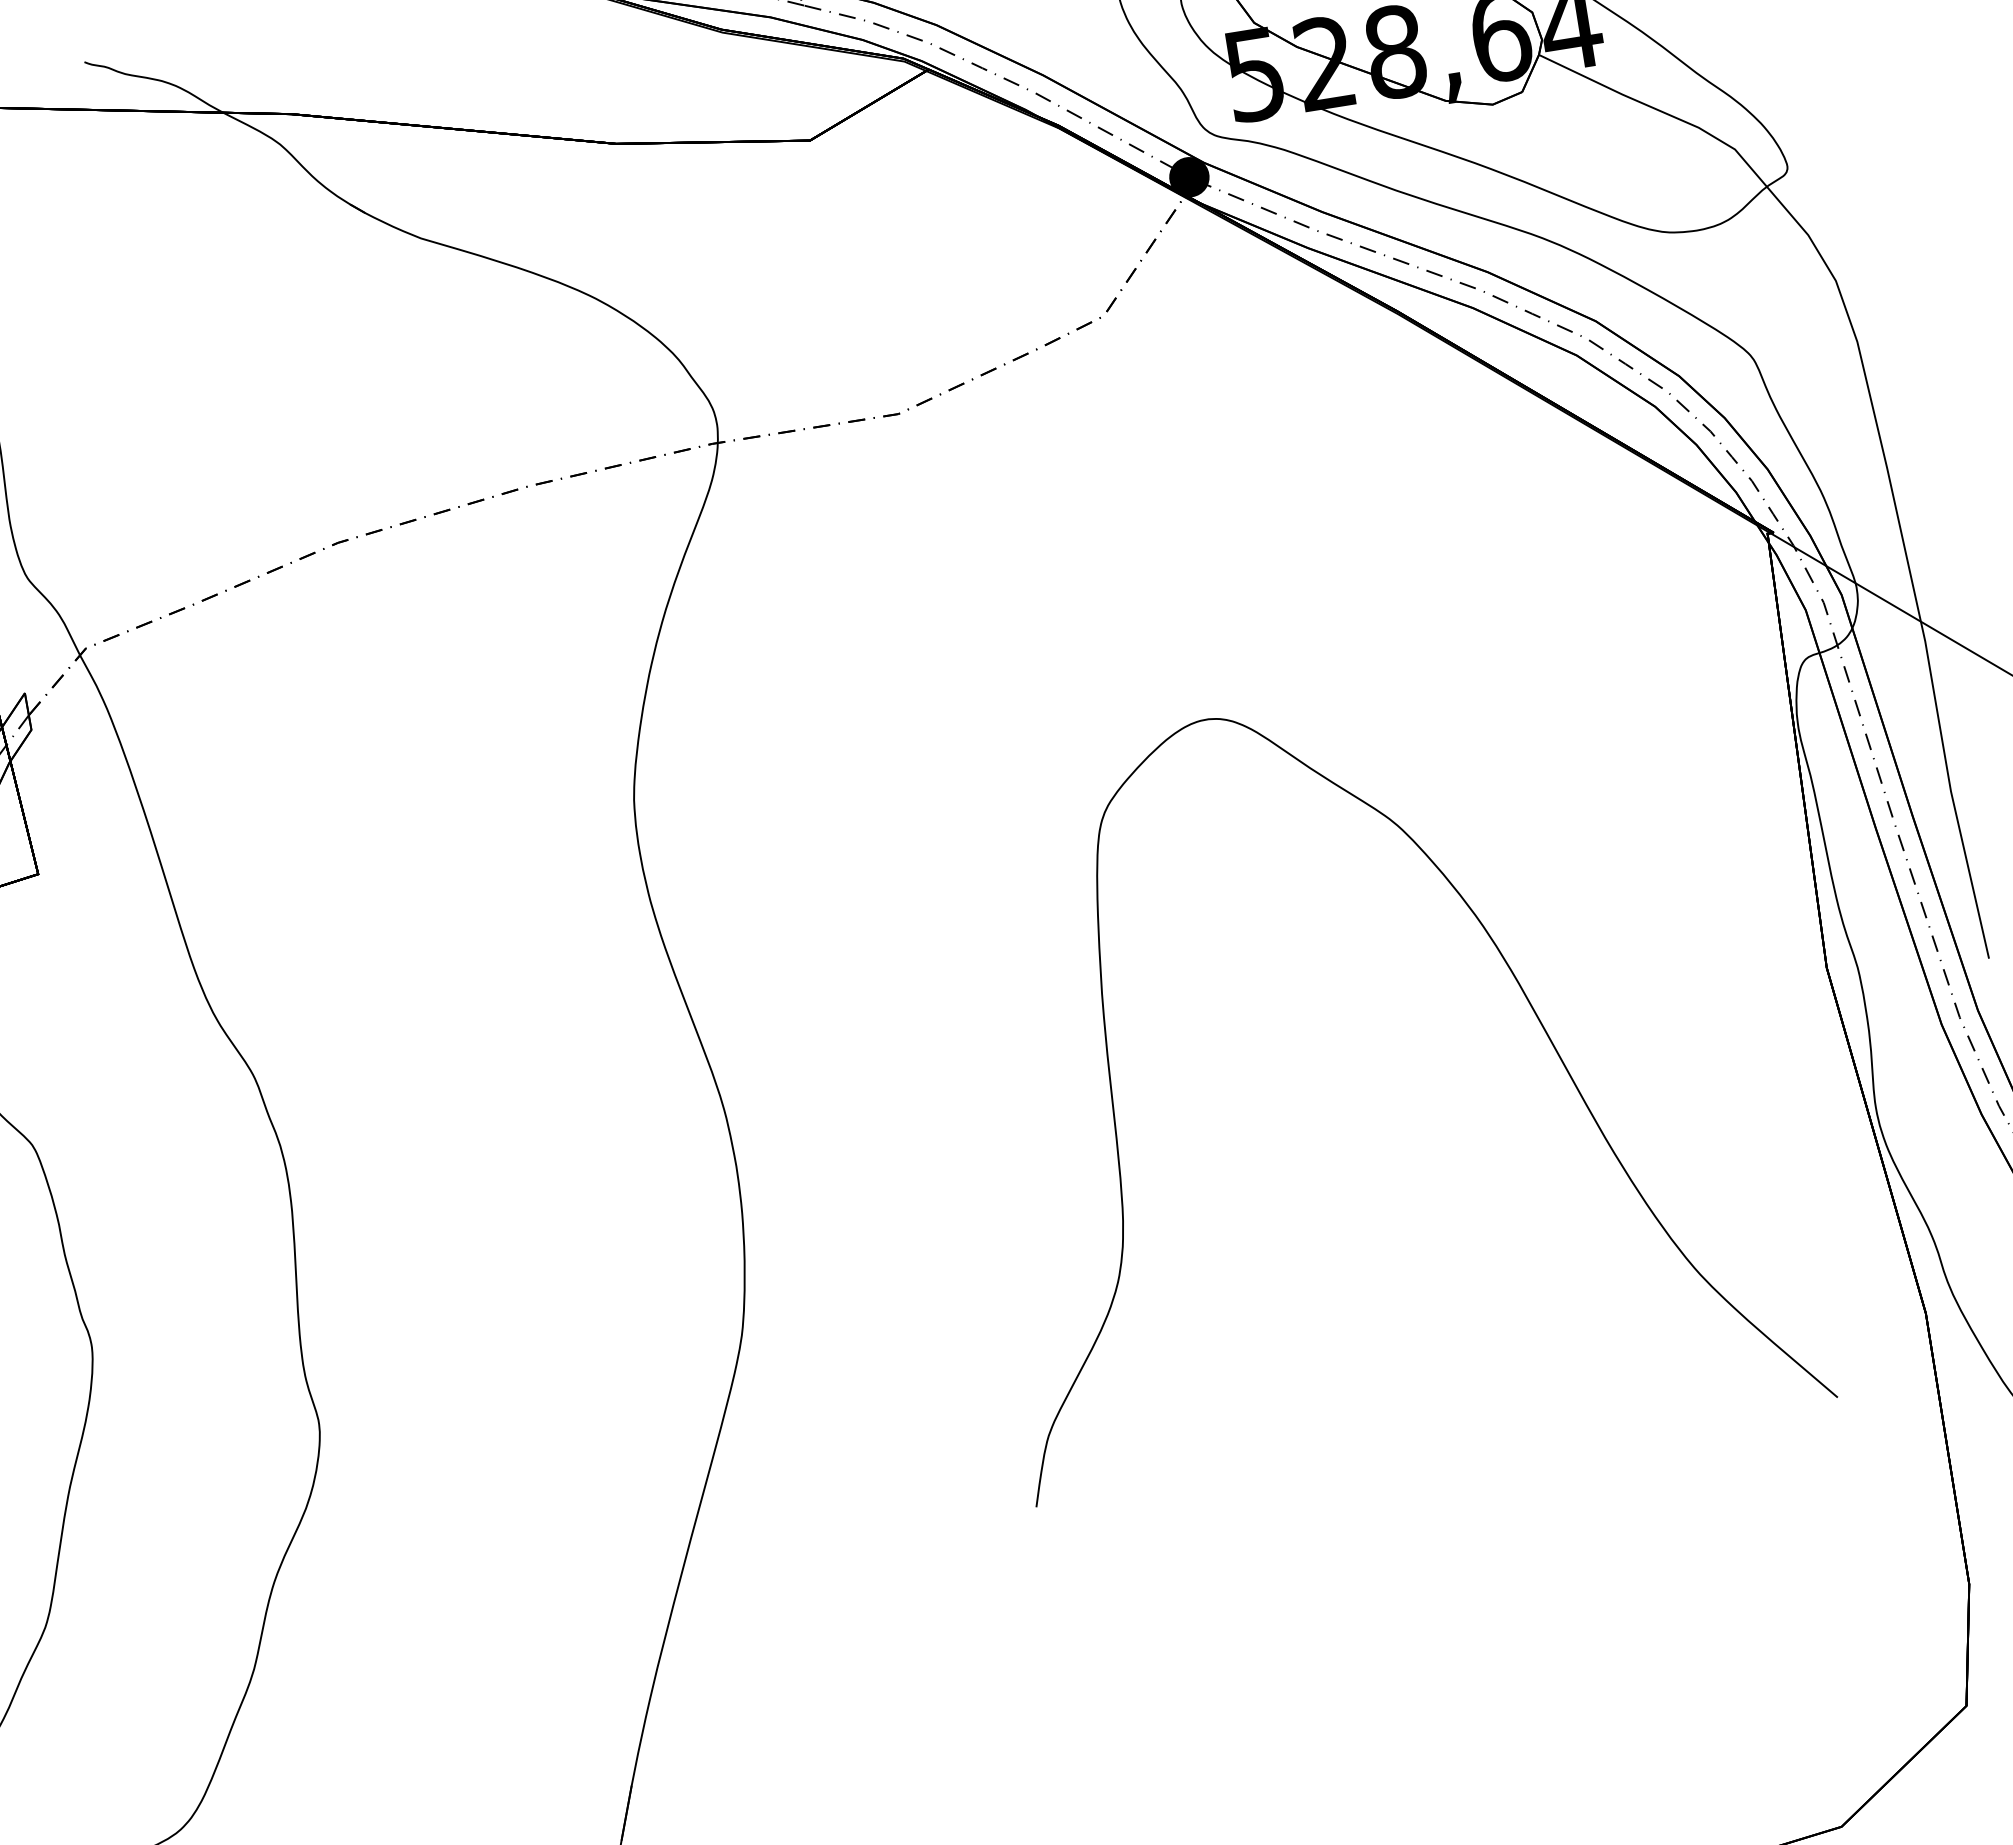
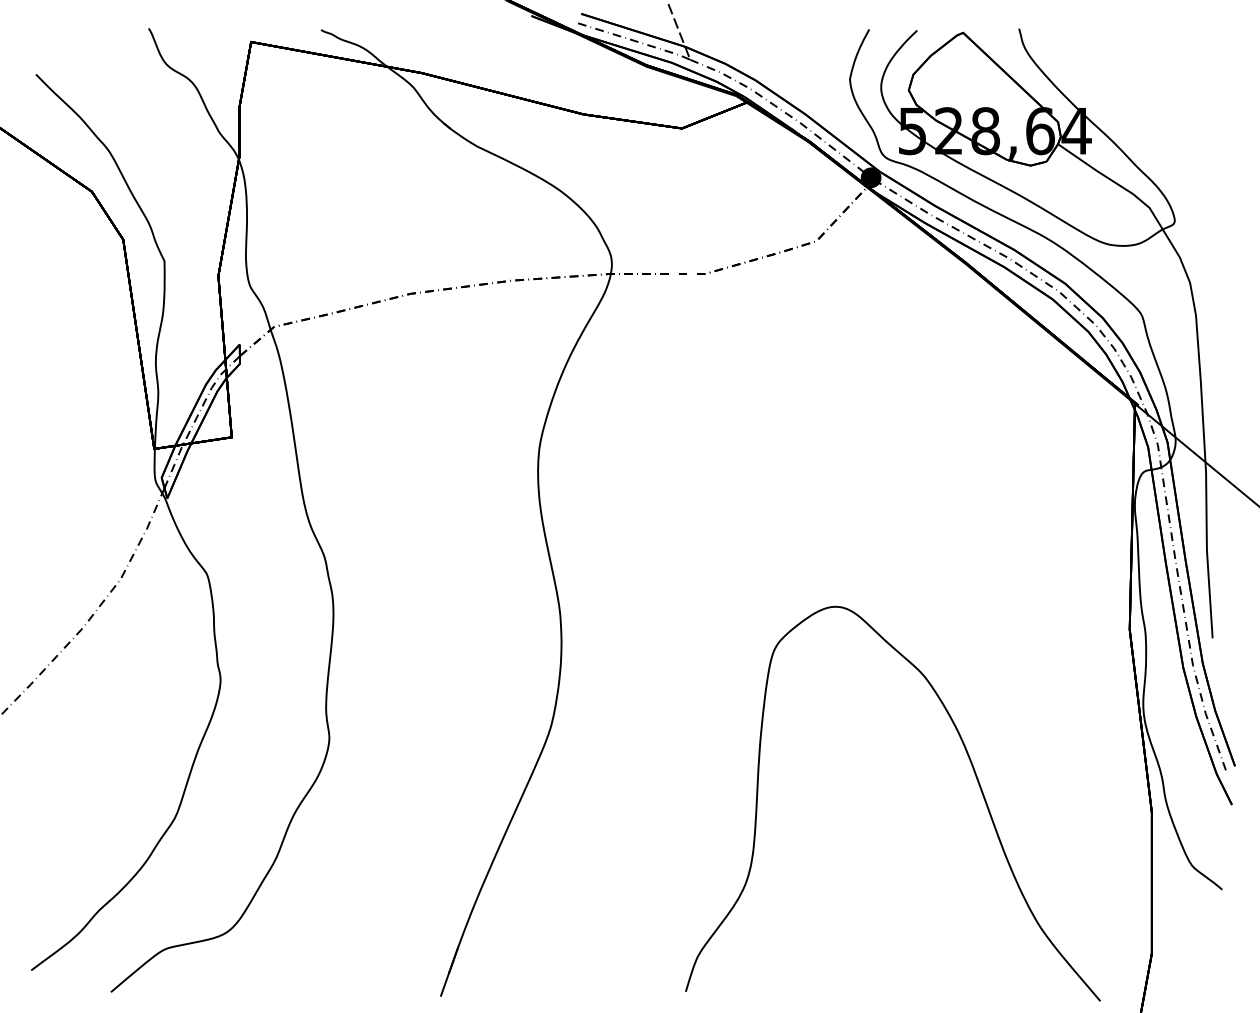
curve: (1525, 999) -> (974, 774), moved

